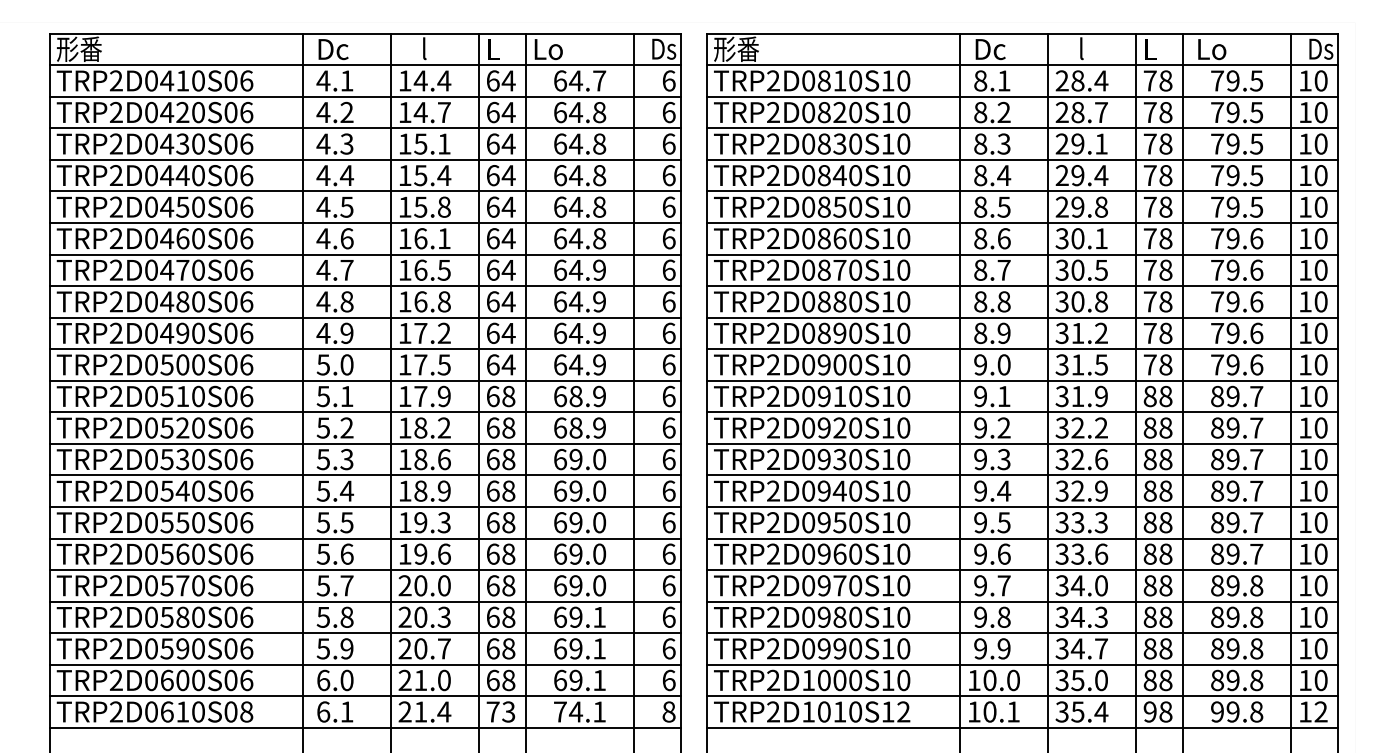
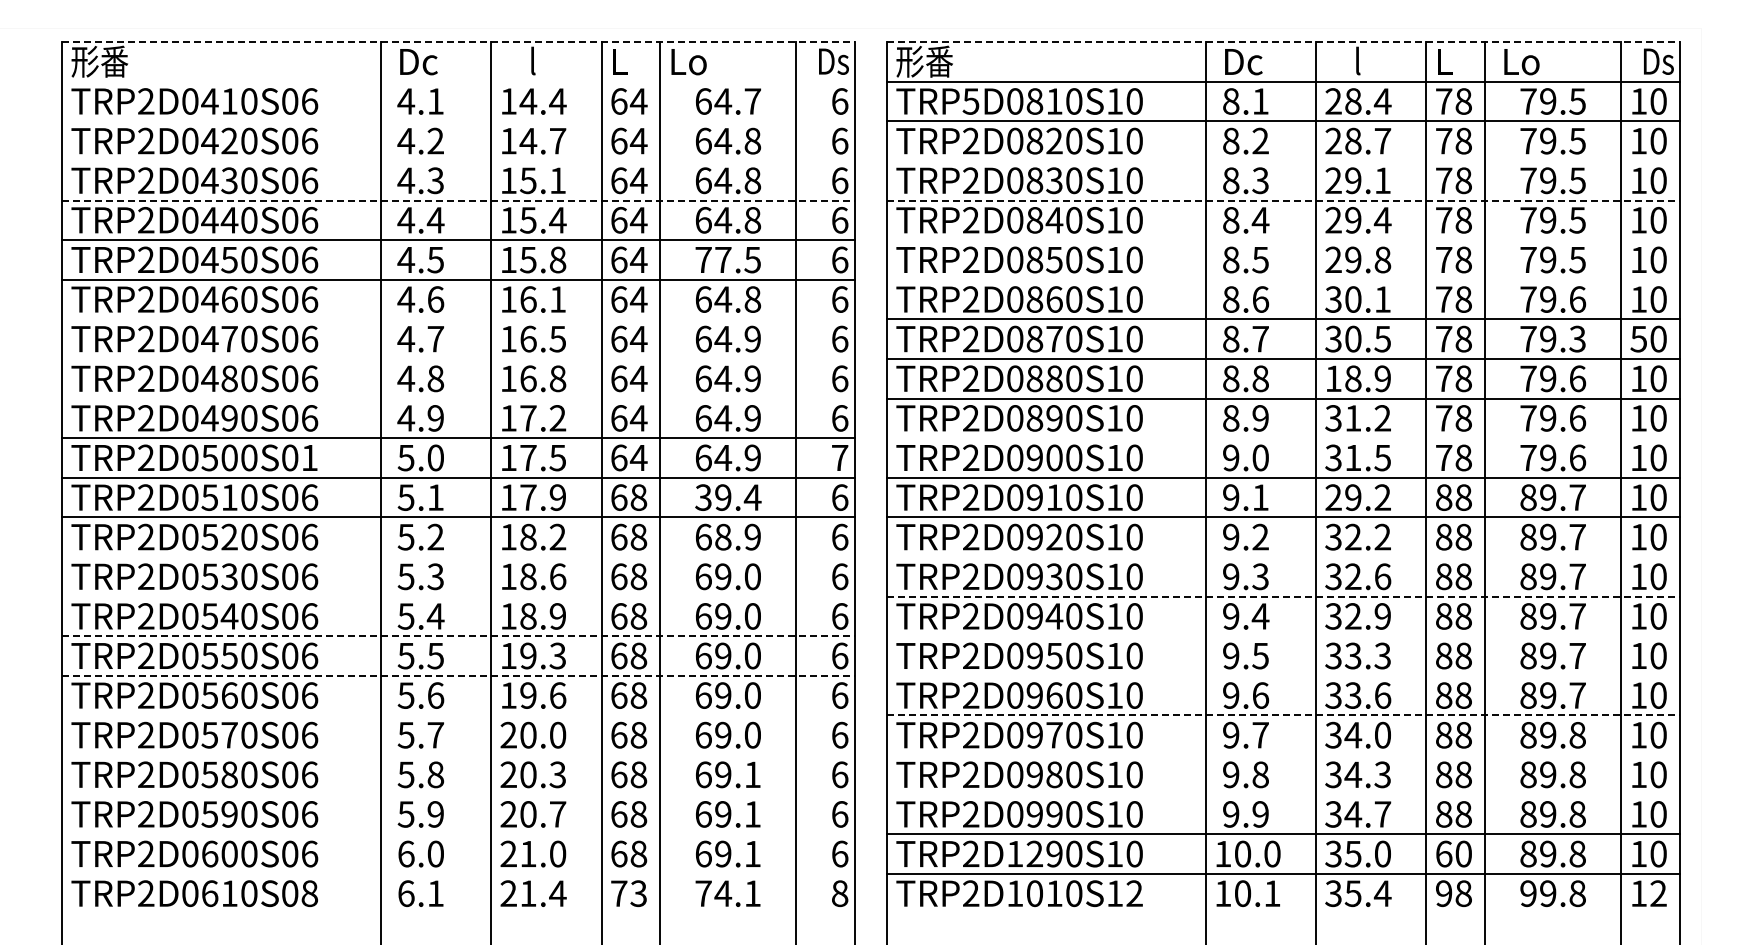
line: (365, 33) -> (459, 42), solid -> dashed
line: (1023, 33) -> (1284, 42), solid -> dashed
line: (365, 65) -> (458, 81), removed
text: (772, 80) -> (970, 101), TRP2D0810S10 -> TRP5D0810S10
line: (365, 96) -> (458, 121), removed
line: (365, 127) -> (458, 160), removed
line: (1022, 127) -> (1283, 160), removed
line: (365, 159) -> (459, 200), solid -> dashed
line: (1023, 159) -> (1284, 200), solid -> dashed
line: (1022, 191) -> (1283, 240), removed
text: (580, 206) -> (728, 259), 64.8 -> 77.5
line: (1022, 222) -> (1283, 279), removed
line: (365, 254) -> (458, 319), removed
text: (1256, 269) -> (1577, 338), 79.6 -> 79.3
text: (1305, 270) -> (1638, 339), 10 -> 50
line: (365, 285) -> (458, 358), removed
text: (1082, 301) -> (1358, 378), 30.8 -> 18.9
line: (365, 317) -> (458, 398), removed
line: (1022, 349) -> (1283, 438), removed
text: (247, 364) -> (310, 457), TRP2D0500S06 -> TRP2D0500S01
text: (669, 364) -> (840, 457), 6 -> 7
text: (580, 396) -> (728, 497), 68.9 -> 39.4
text: (1081, 396) -> (1357, 497), 31.9 -> 29.2
line: (365, 444) -> (458, 557), removed
line: (1022, 444) -> (1283, 557), removed
line: (365, 475) -> (458, 596), removed
line: (1023, 475) -> (1284, 596), solid -> dashed
line: (365, 507) -> (459, 636), solid -> dashed
line: (1022, 507) -> (1283, 636), removed
line: (365, 538) -> (459, 675), solid -> dashed
line: (1022, 538) -> (1283, 675), removed
line: (365, 570) -> (458, 715), removed
line: (1023, 570) -> (1284, 715), solid -> dashed
line: (365, 601) -> (458, 755), removed
line: (1022, 601) -> (1283, 755), removed
line: (365, 633) -> (458, 794), removed
line: (1022, 633) -> (1283, 794), removed
line: (365, 664) -> (458, 834), removed
text: (831, 680) -> (1044, 853), TRP2D1000S10 -> TRP2D1290S10
text: (1157, 680) -> (1453, 853), 88 -> 60
line: (365, 695) -> (458, 873), removed
line: (365, 727) -> (458, 913), removed
line: (1022, 727) -> (1283, 913), removed

